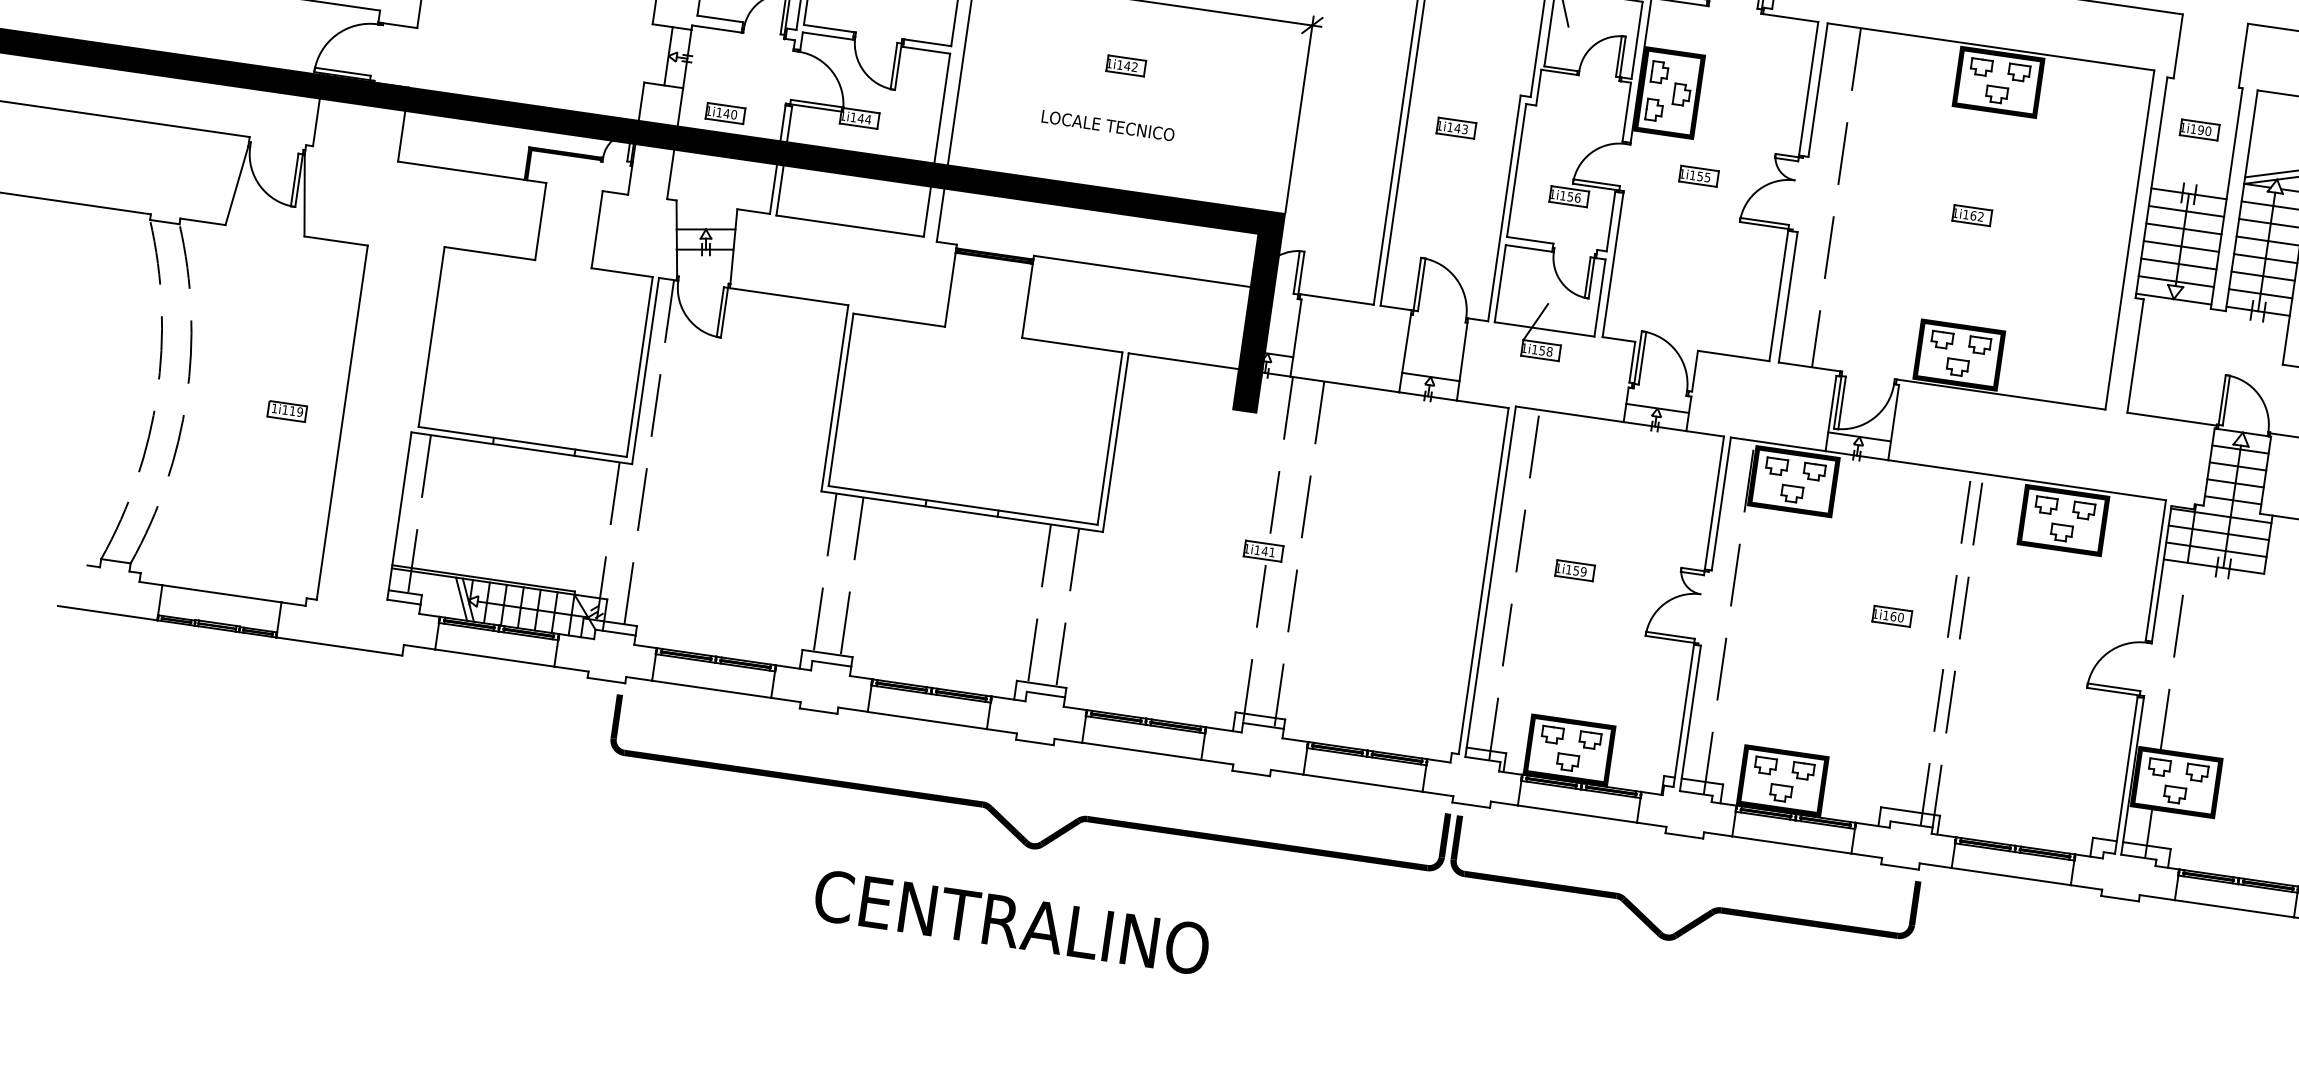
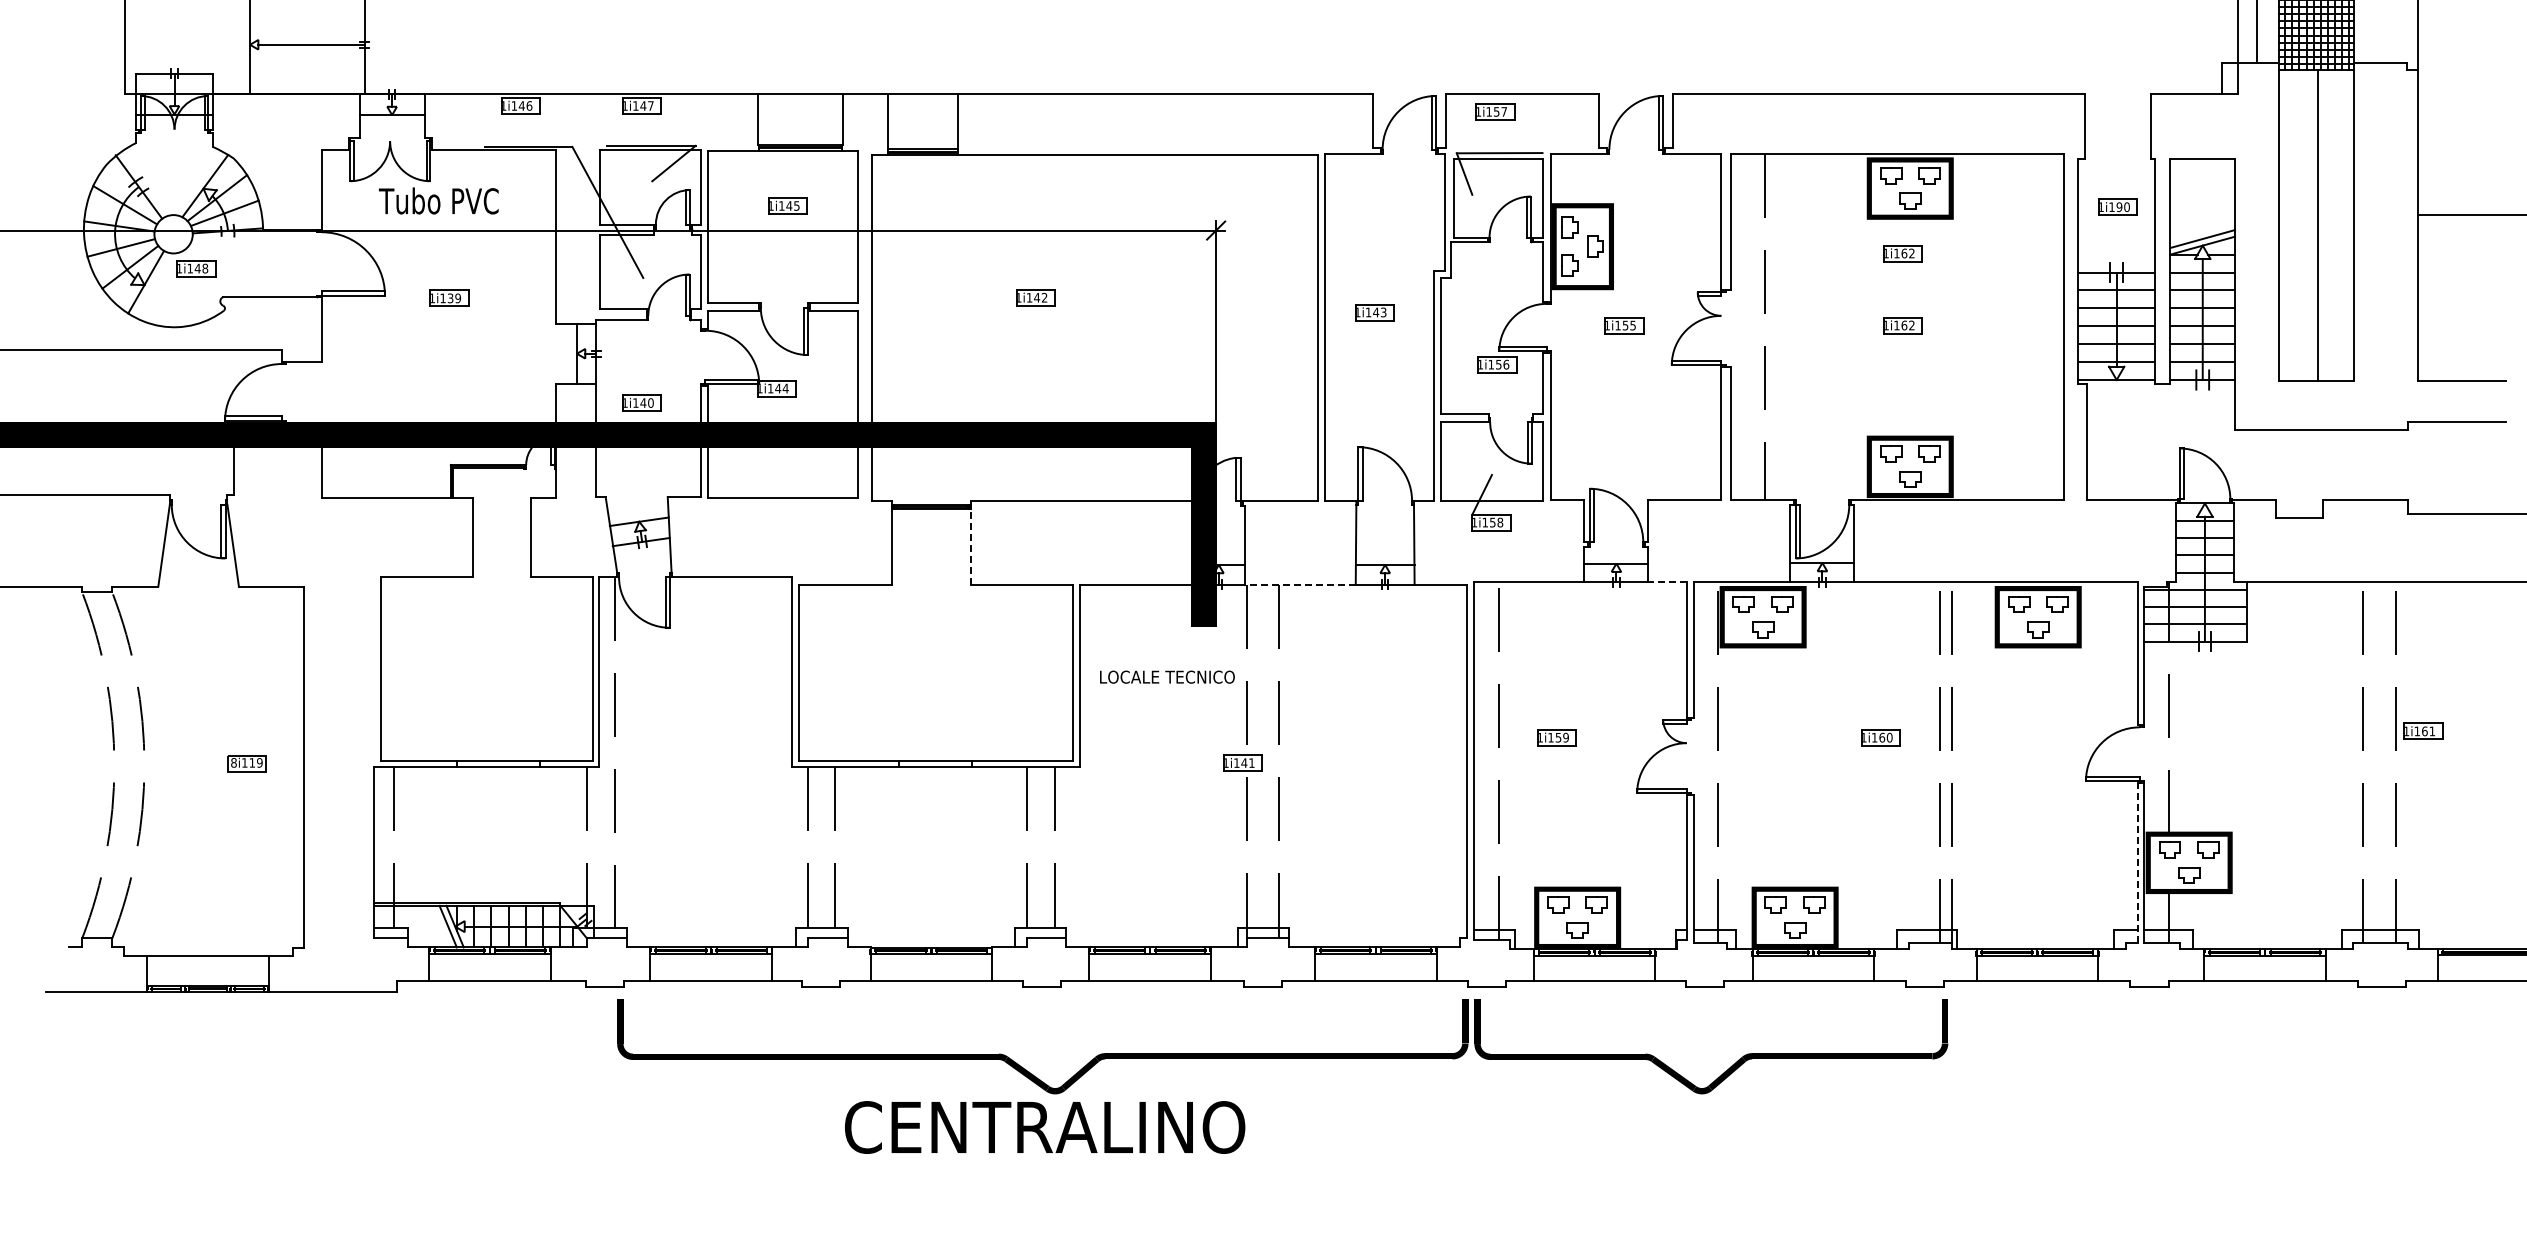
text: (1108, 125) -> (1167, 676), moved
part: (1981, 144) -> (1902, 253), added
line: (1027, 296) -> (970, 542), solid -> dashed
line: (1344, 384) -> (1299, 584), solid -> dashed
text: (274, 408) -> (233, 762), 1i119 -> 8i119
line: (1705, 434) -> (1667, 582), solid -> dashed
line: (2126, 774) -> (2137, 862), solid -> dashed
text: (1012, 922) -> (1045, 1127), moved

